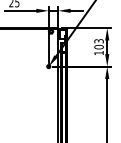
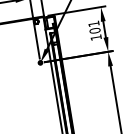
text: (98, 41) -> (93, 24), 103 -> 101

